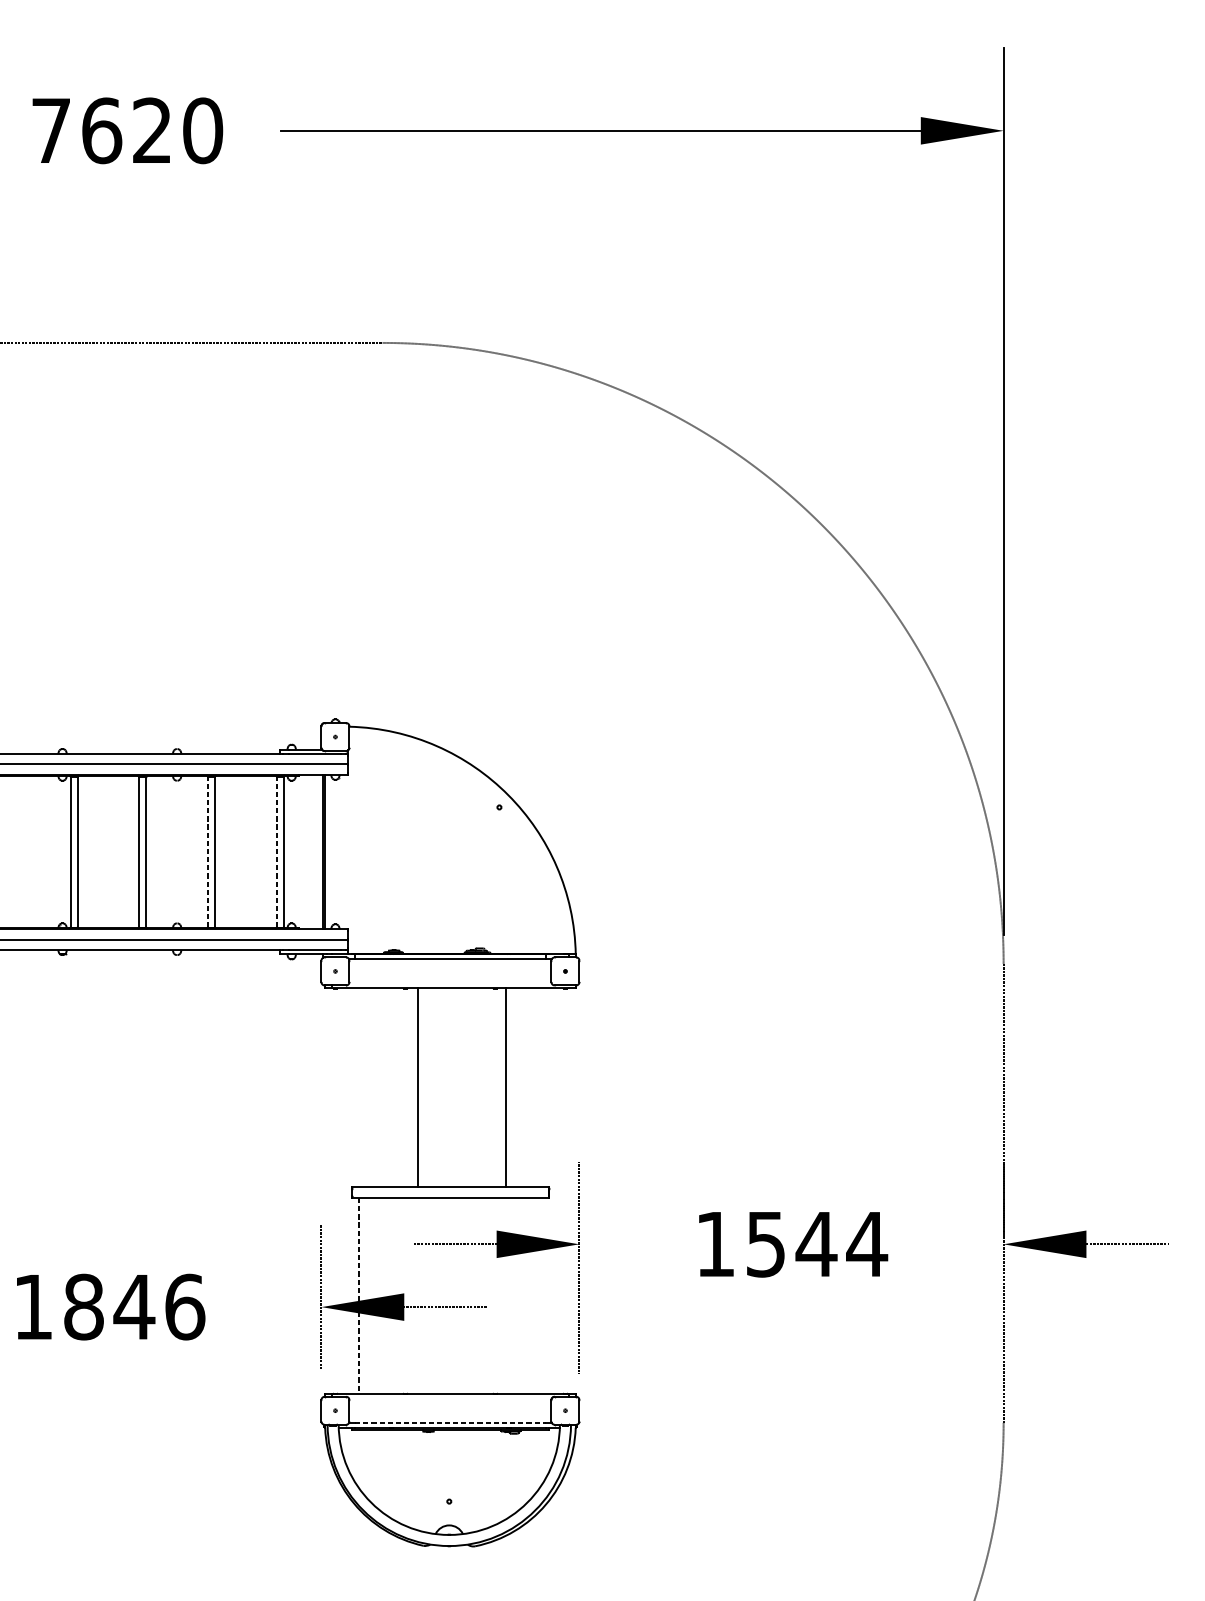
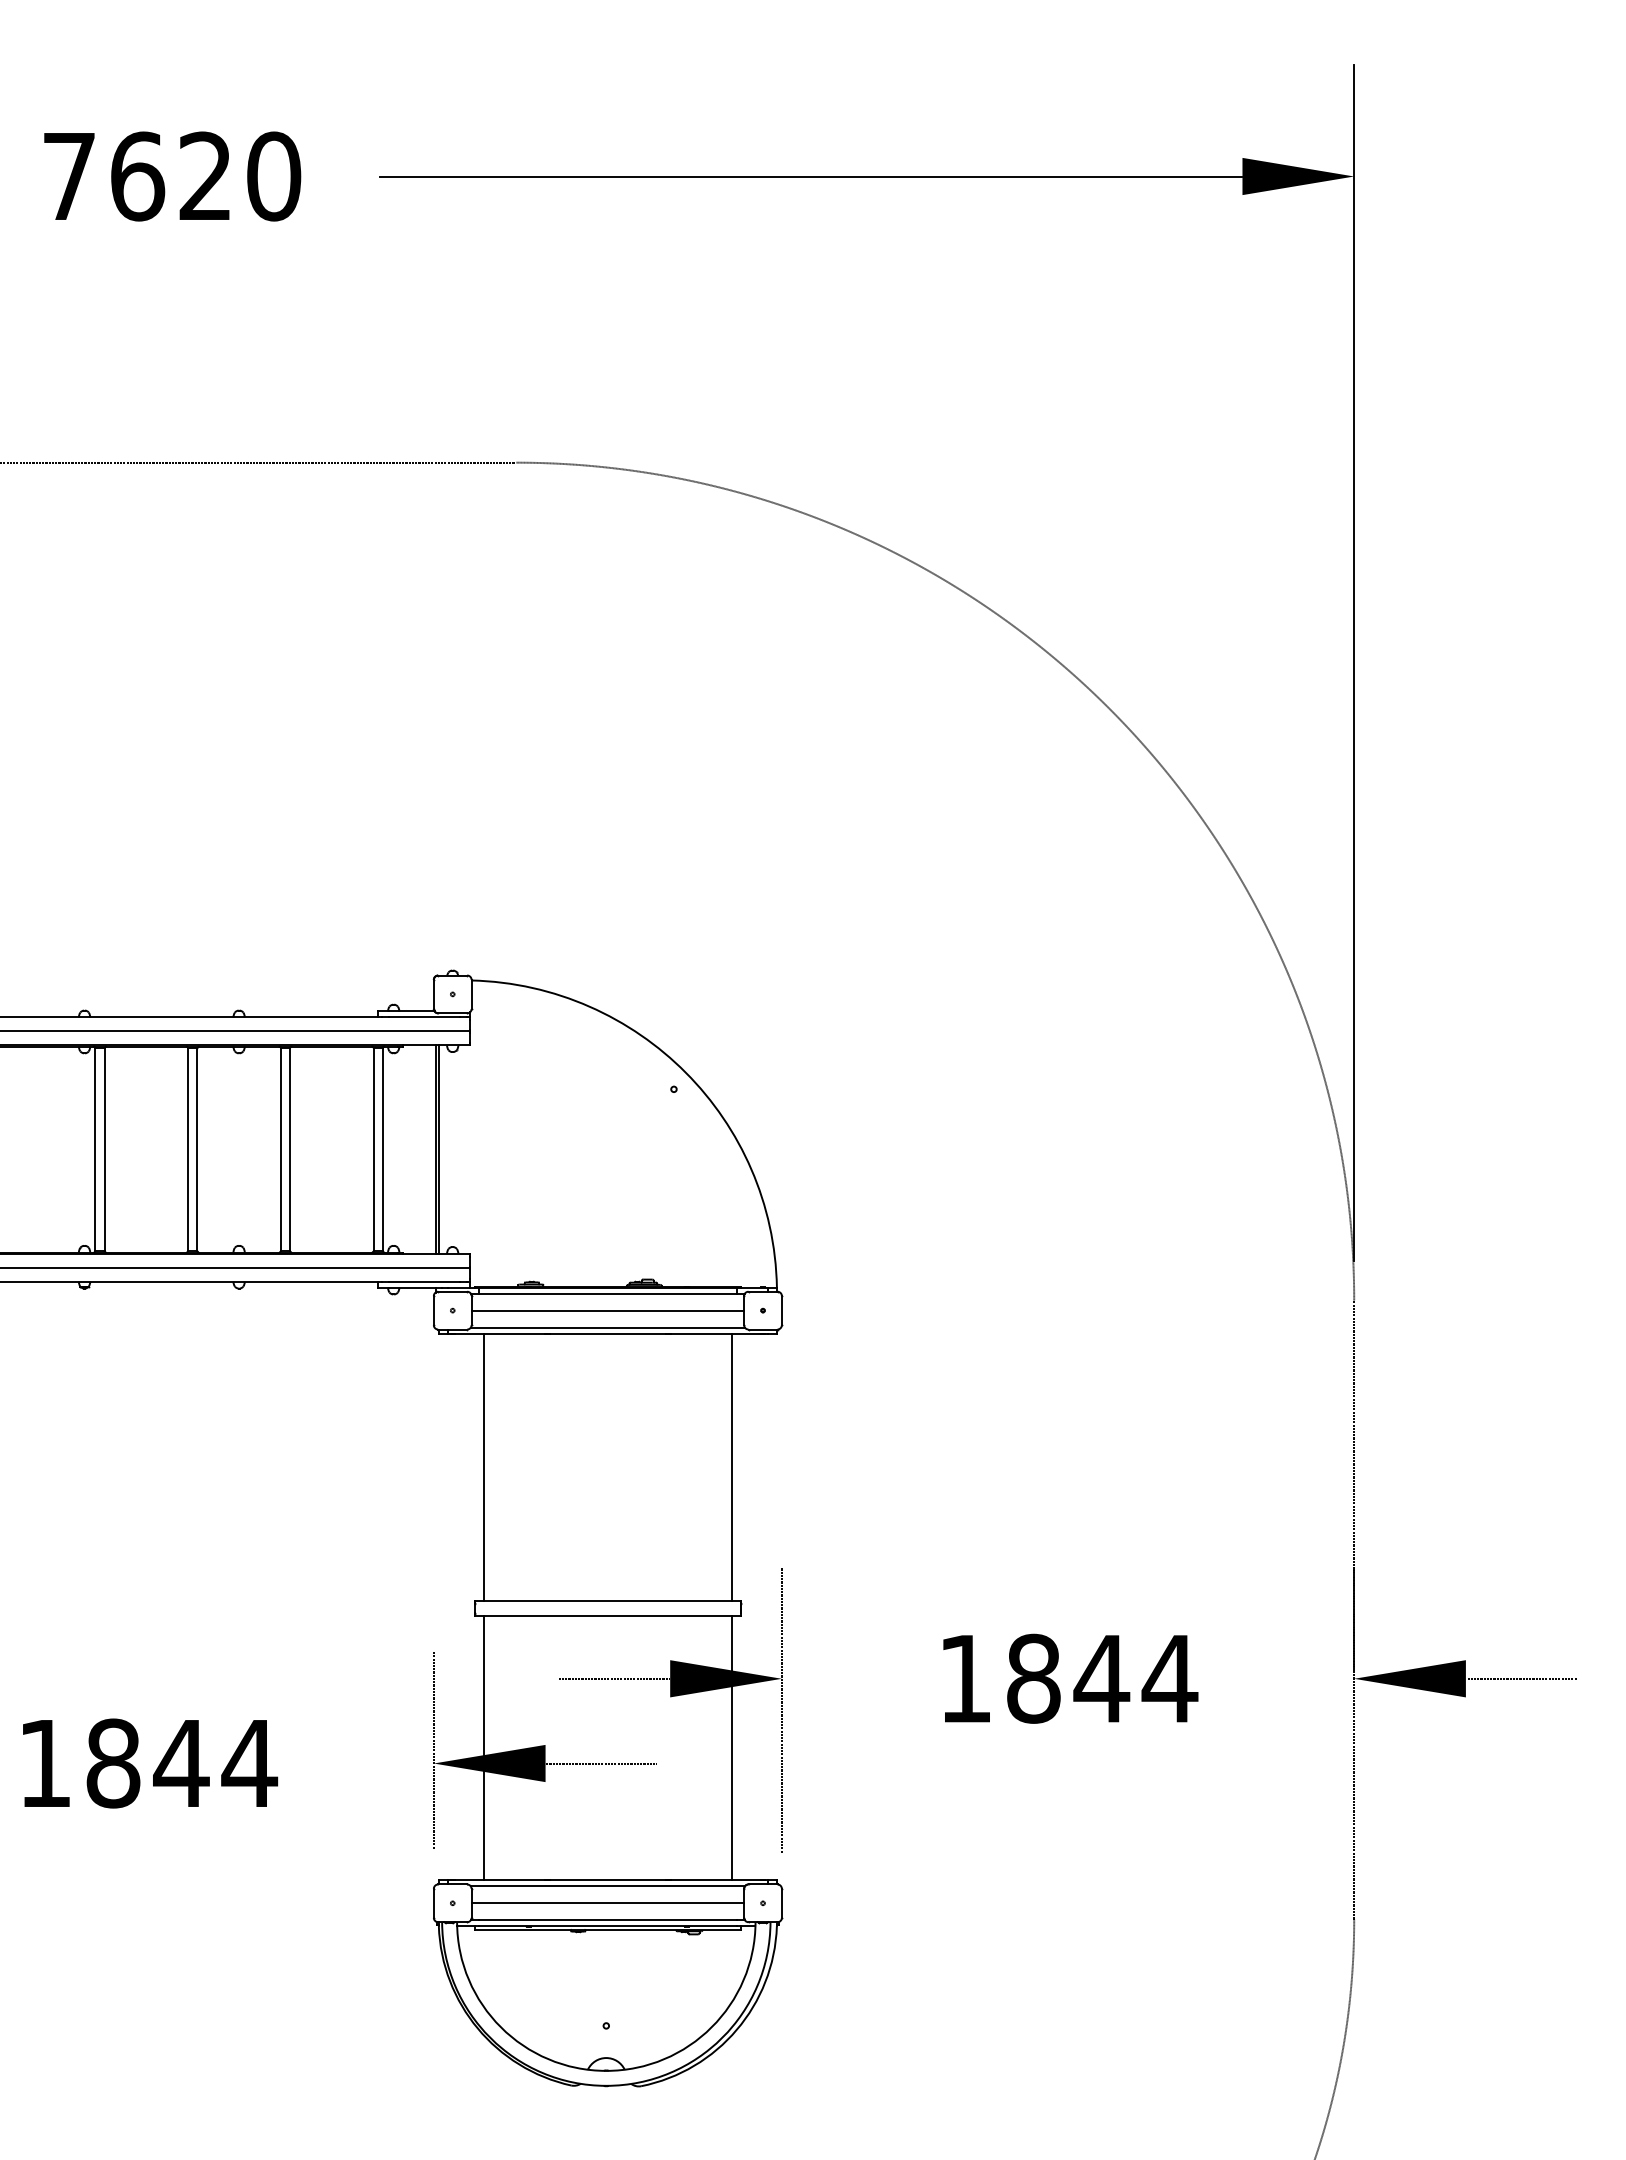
line: (207, 852) -> (280, 1149), dashed -> solid
line: (276, 852) -> (373, 1149), dashed -> solid
line: (450, 971) -> (607, 1310), added
line: (450, 983) -> (607, 1327), added
line: (418, 1086) -> (484, 1466), moved
line: (505, 1086) -> (731, 1466), moved
text: (765, 1244) -> (1033, 1678), 1544 -> 1844
line: (359, 1295) -> (484, 1748), dashed -> solid
line: (542, 1295) -> (731, 1748), added
text: (184, 1307) -> (249, 1763), 1846 -> 1844
line: (450, 1398) -> (607, 1886), added
line: (450, 1410) -> (607, 1903), added
line: (450, 1423) -> (607, 1920), dashed -> solid

